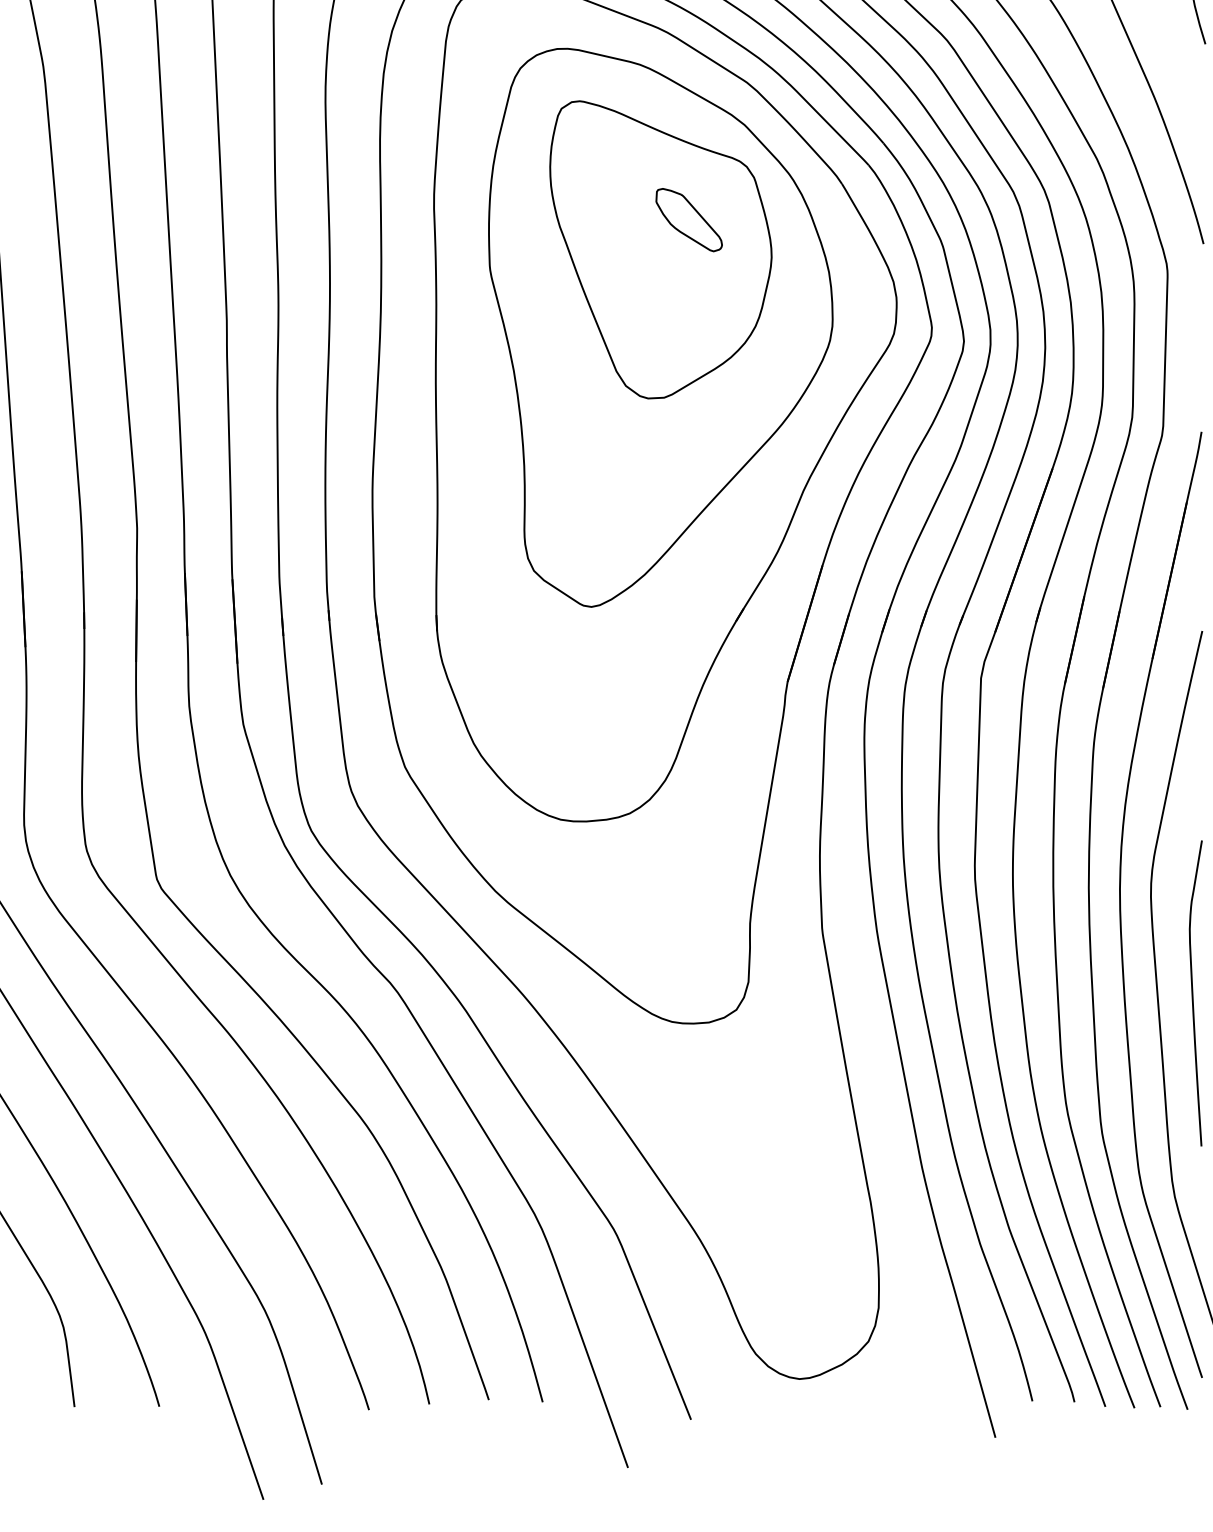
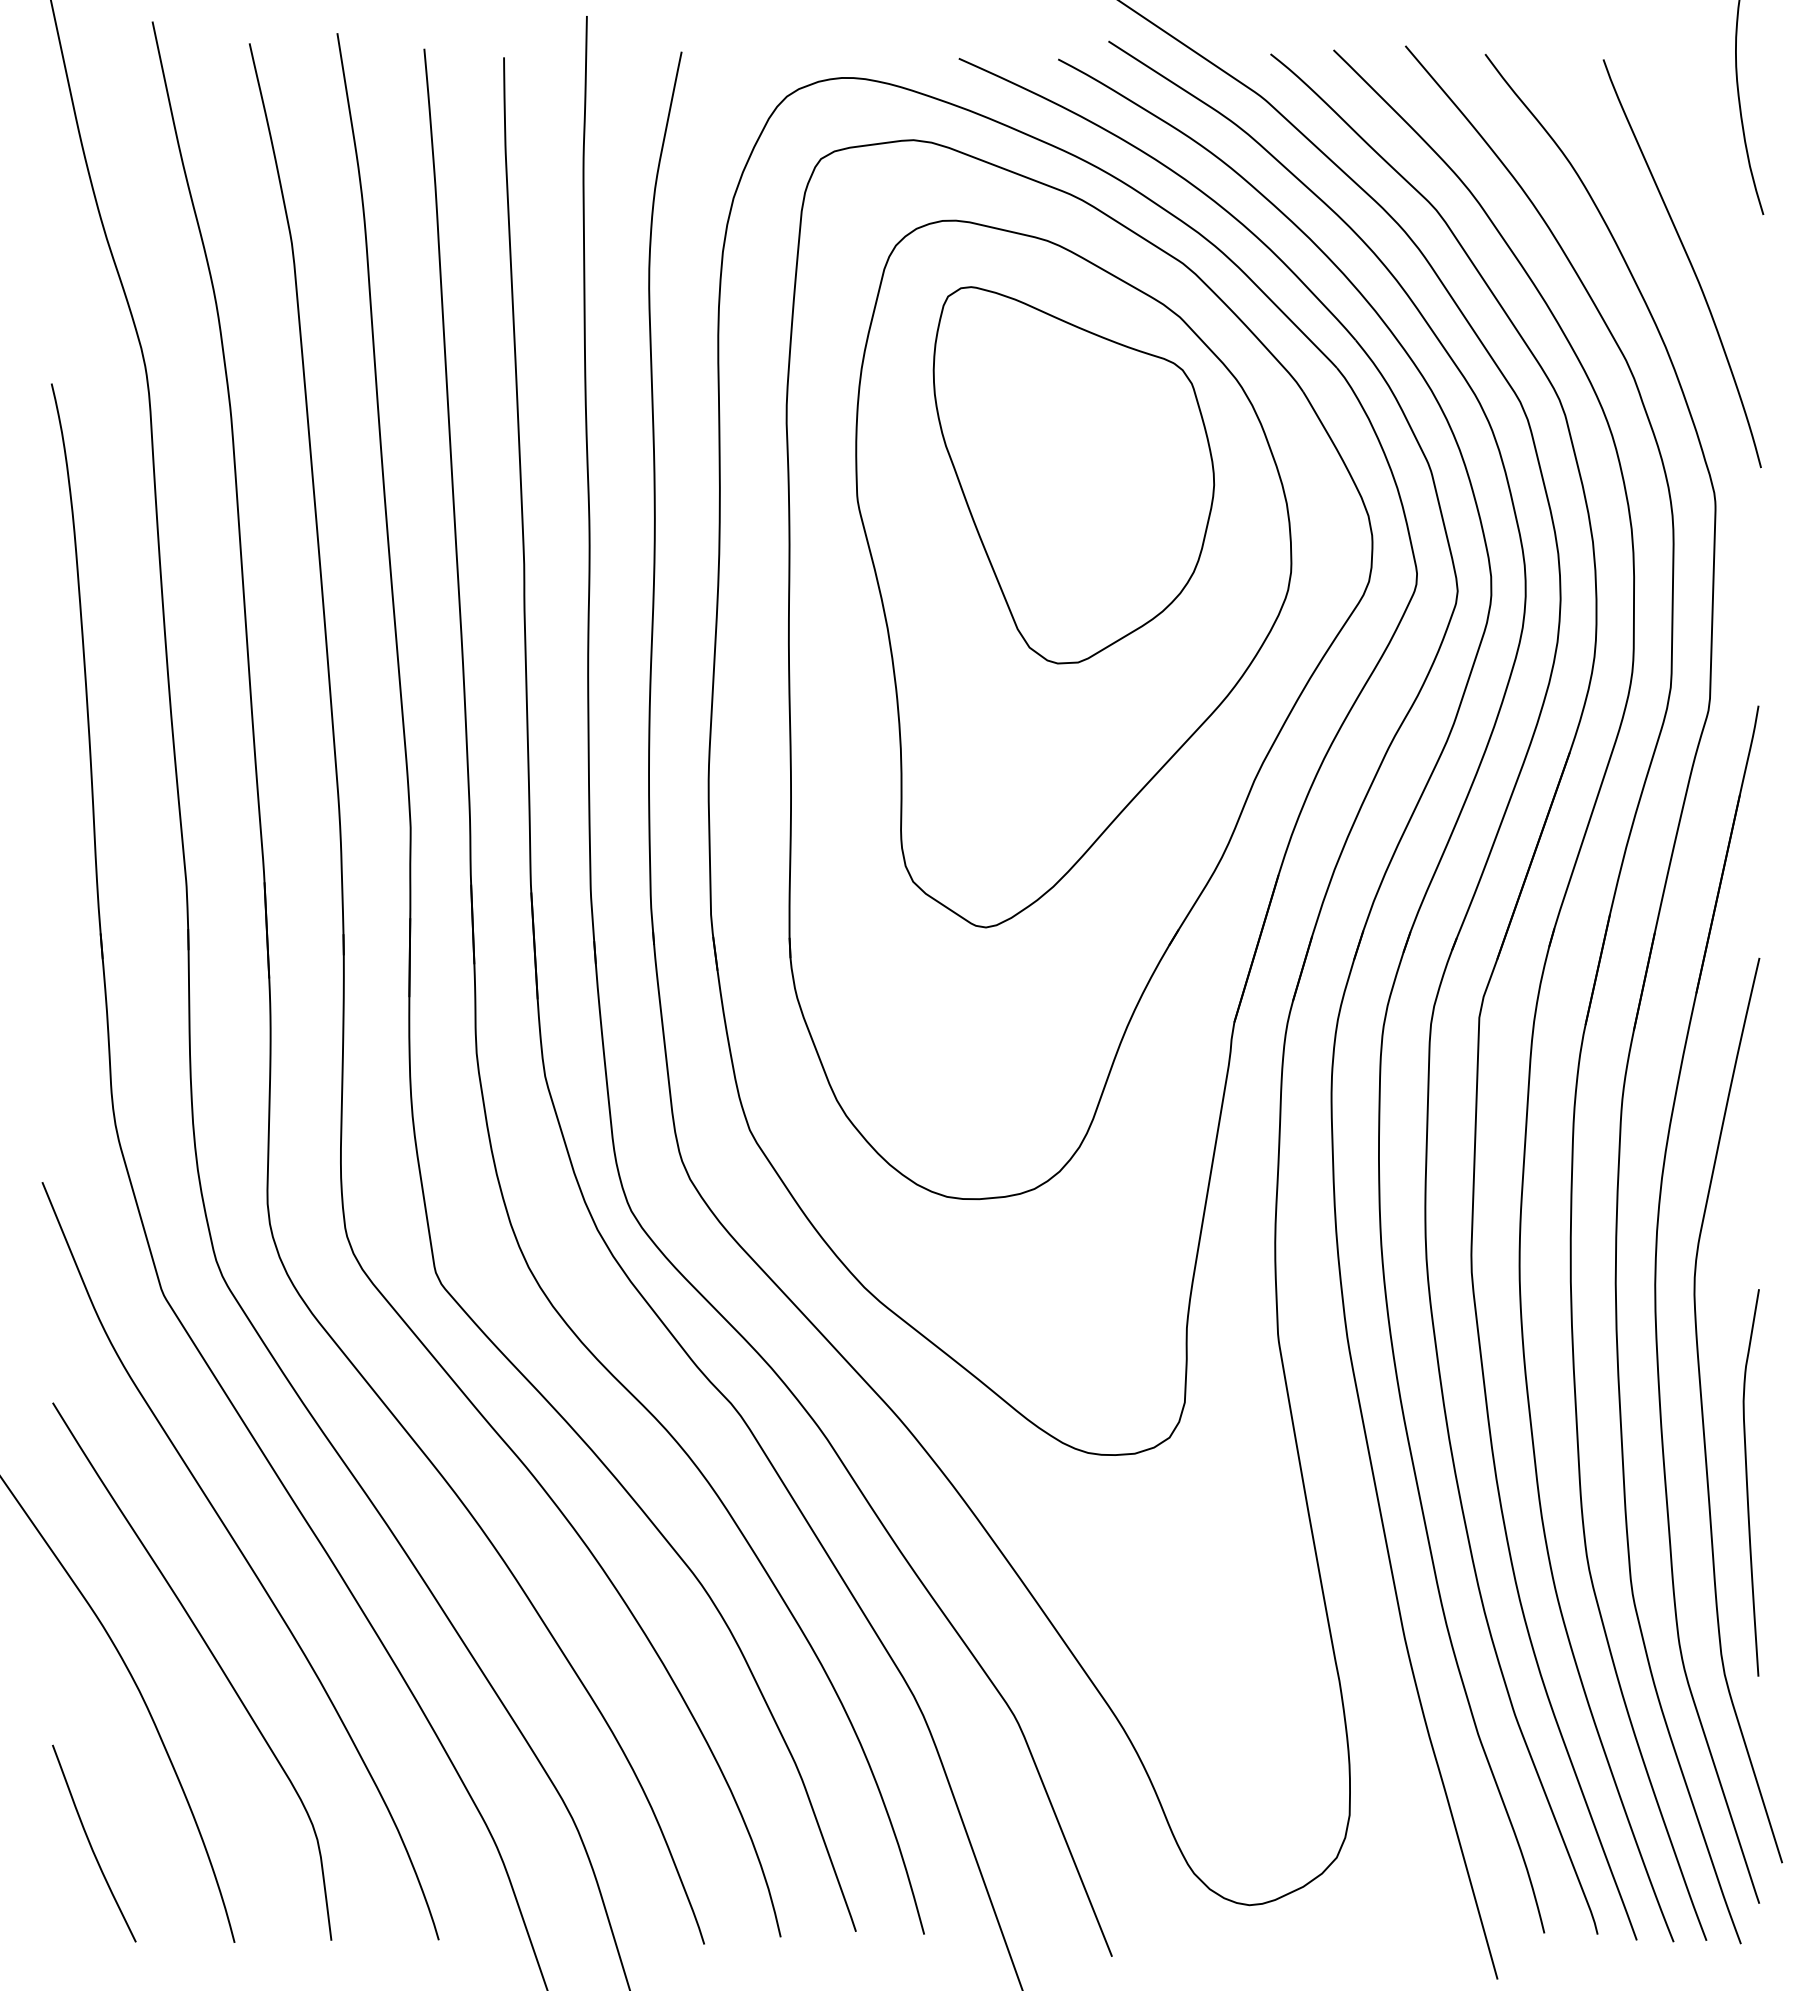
part: (689, 220) -> (1109, 437), removed
curve: (1192, 993) -> (1747, 1482), moved

